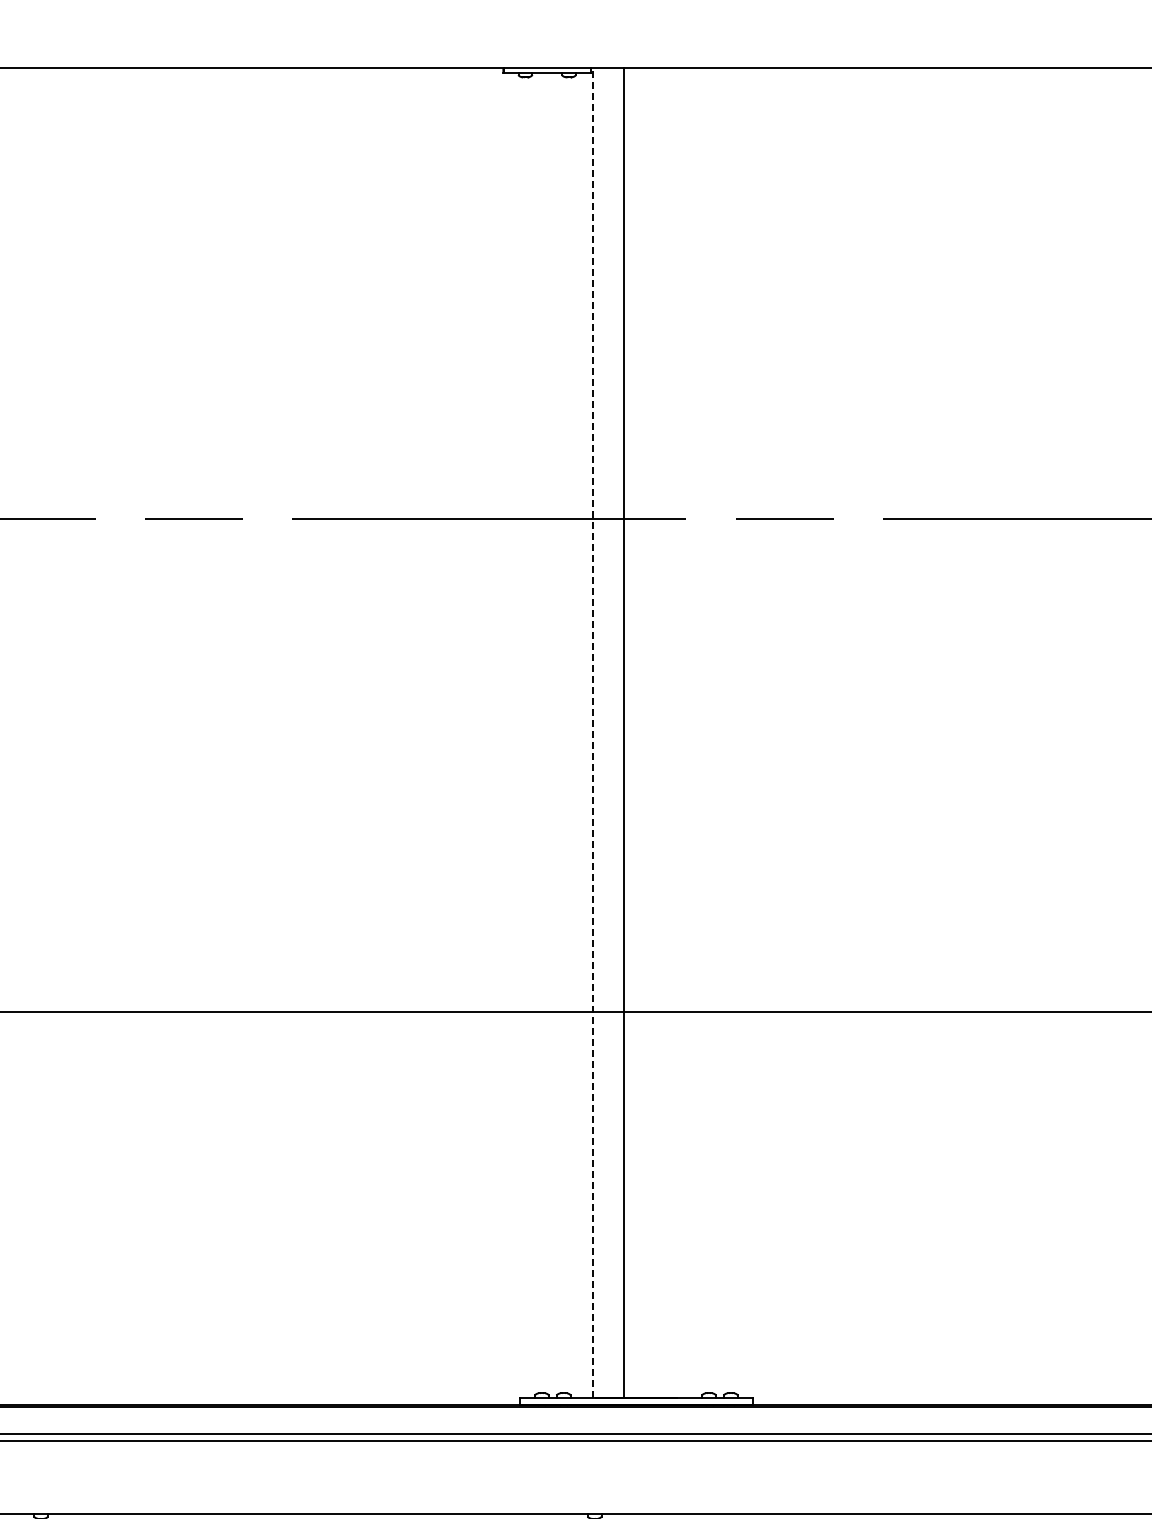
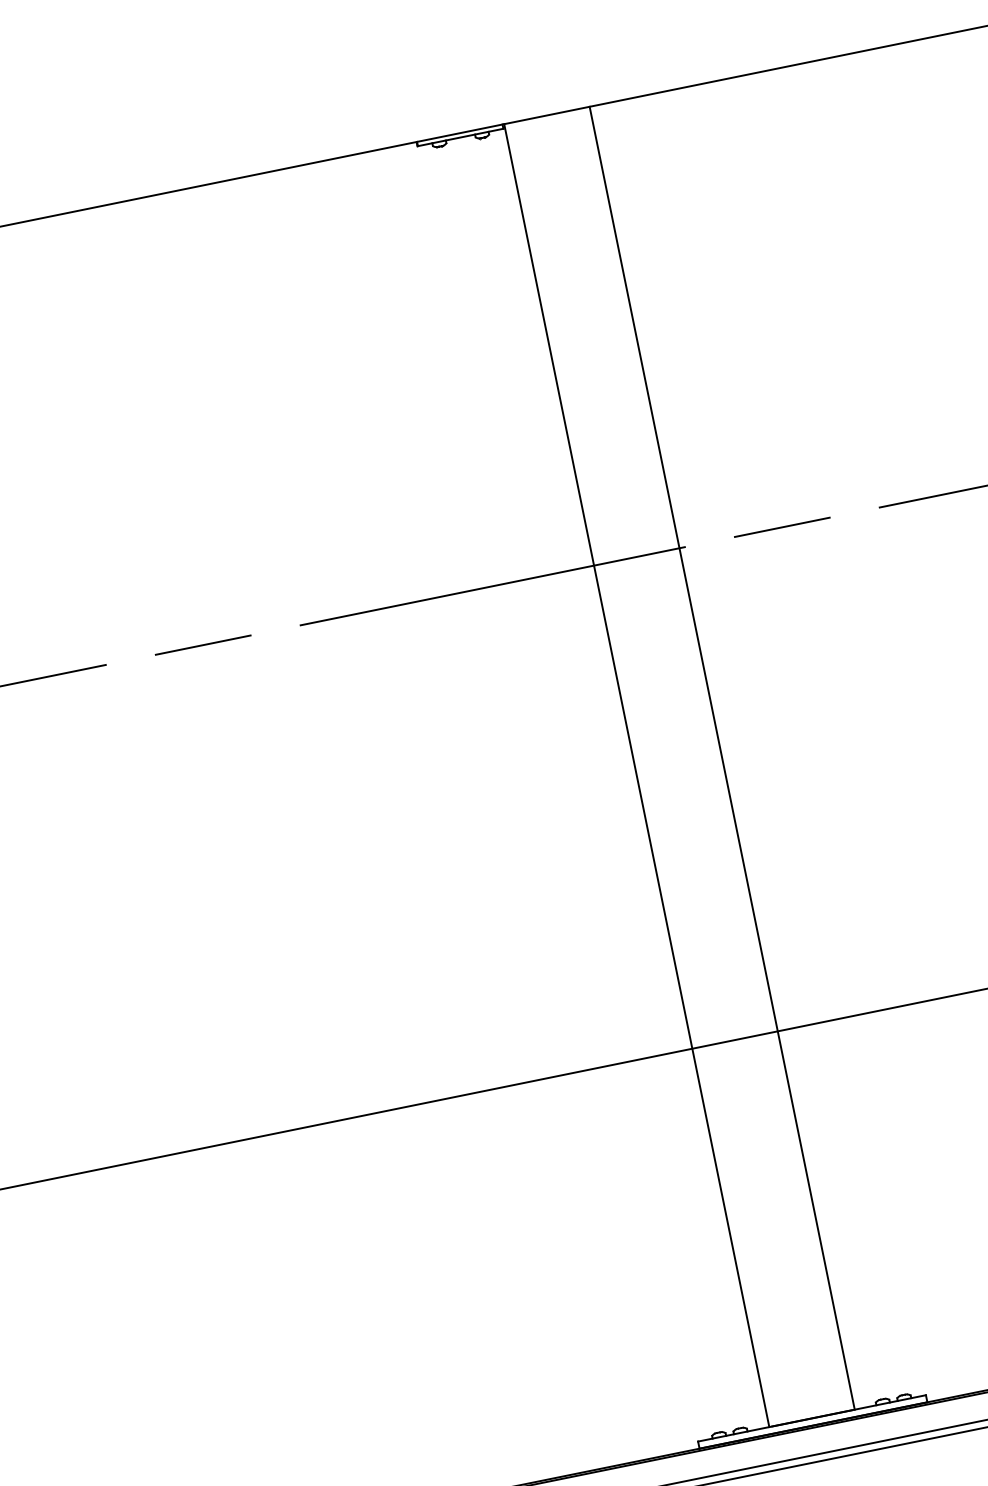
line: (624, 732) -> (722, 757), moved
line: (592, 733) -> (636, 776), dashed -> solid

